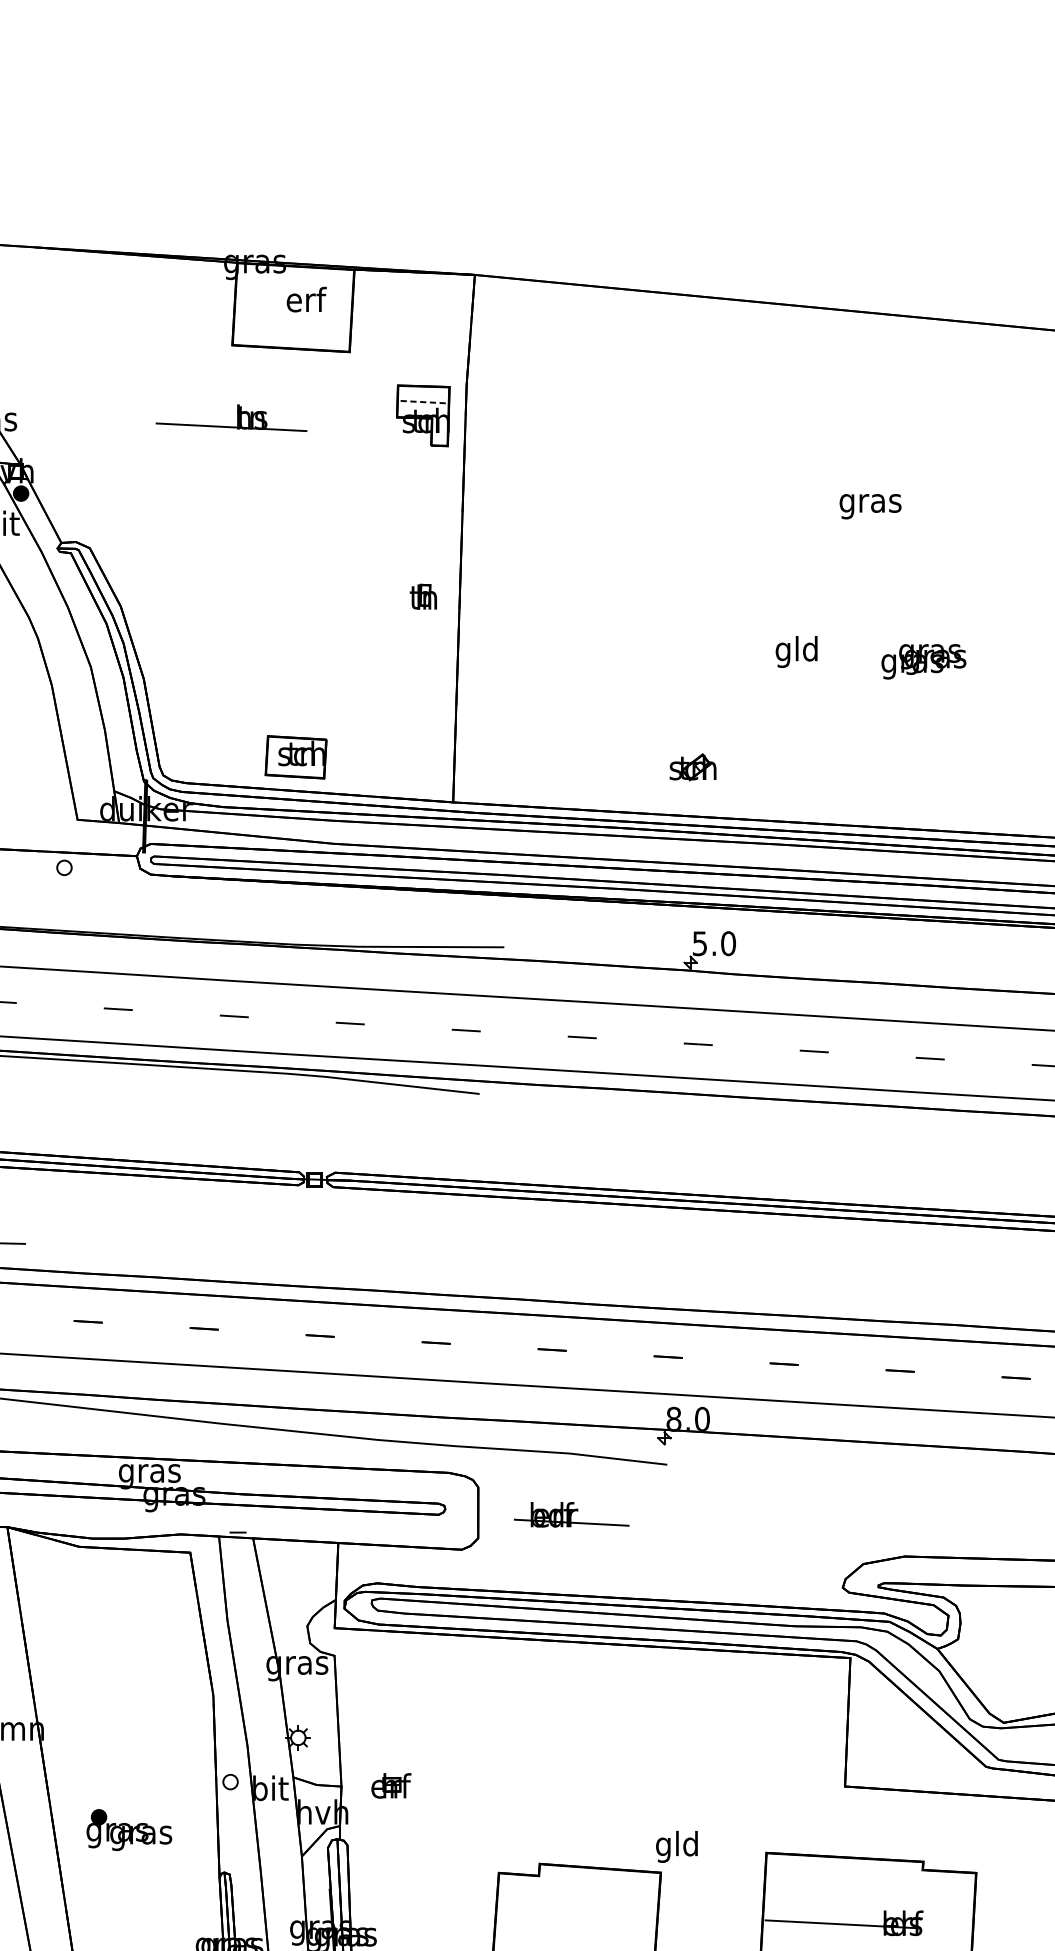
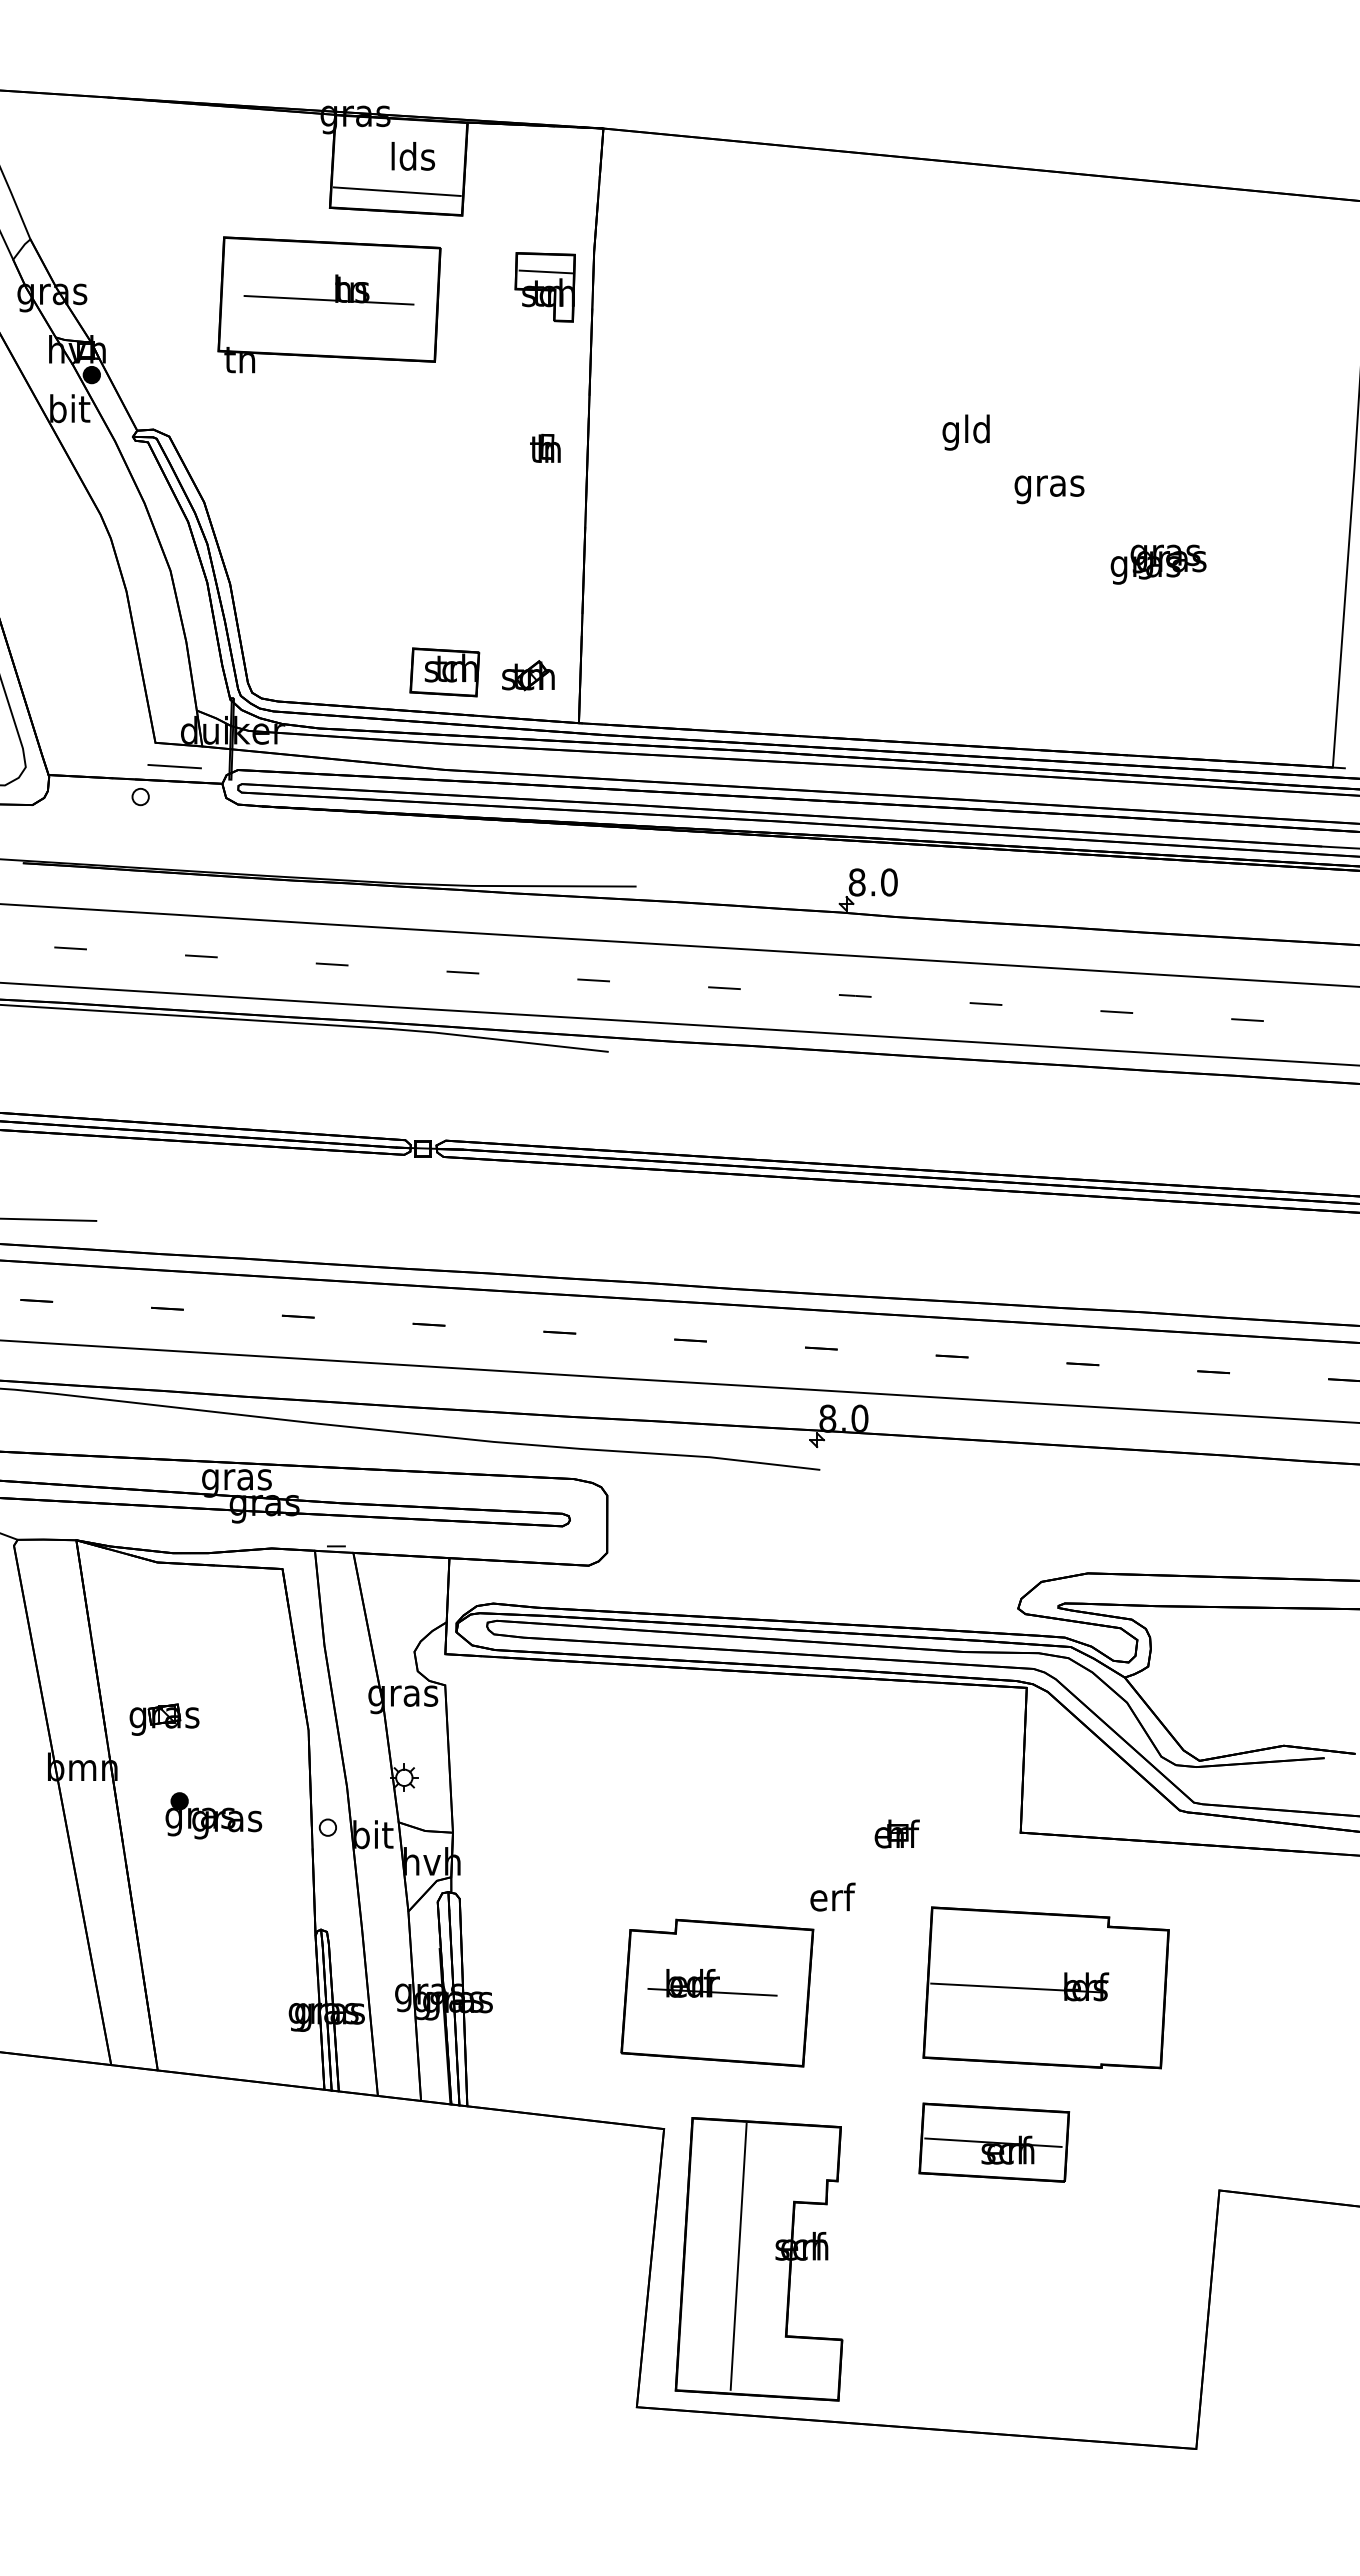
text: (306, 299) -> (413, 156), erf -> lds
line: (291, 330) -> (396, 191), added
line: (424, 401) -> (546, 271), dashed -> solid
part: (231, 431) -> (329, 304), added
text: (870, 506) -> (1049, 489), moved
part: (423, 596) -> (545, 447), moved
text: (796, 651) -> (965, 432), moved
text: (923, 661) -> (1158, 564), moved
part: (295, 757) -> (444, 672), moved
part: (693, 767) -> (528, 675), moved
line: (94, 840) -> (174, 766), added
text: (699, 943) -> (856, 882), 5.0 -> 8.0
part: (571, 1514) -> (712, 1983), moved
part: (85, 1686) -> (164, 1719), added
part: (390, 1785) -> (896, 1833), moved
part: (129, 1829) -> (213, 1815), moved
text: (677, 1846) -> (831, 1900), gld -> erf

